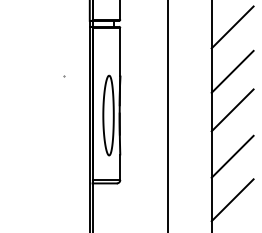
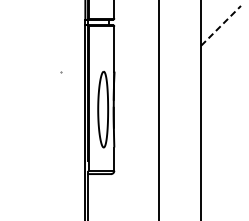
line: (232, 27) -> (220, 25), solid -> dashed
line: (232, 71) -> (220, 67), removed
line: (232, 110) -> (220, 104), removed
line: (232, 156) -> (220, 148), removed
line: (232, 200) -> (220, 190), removed

